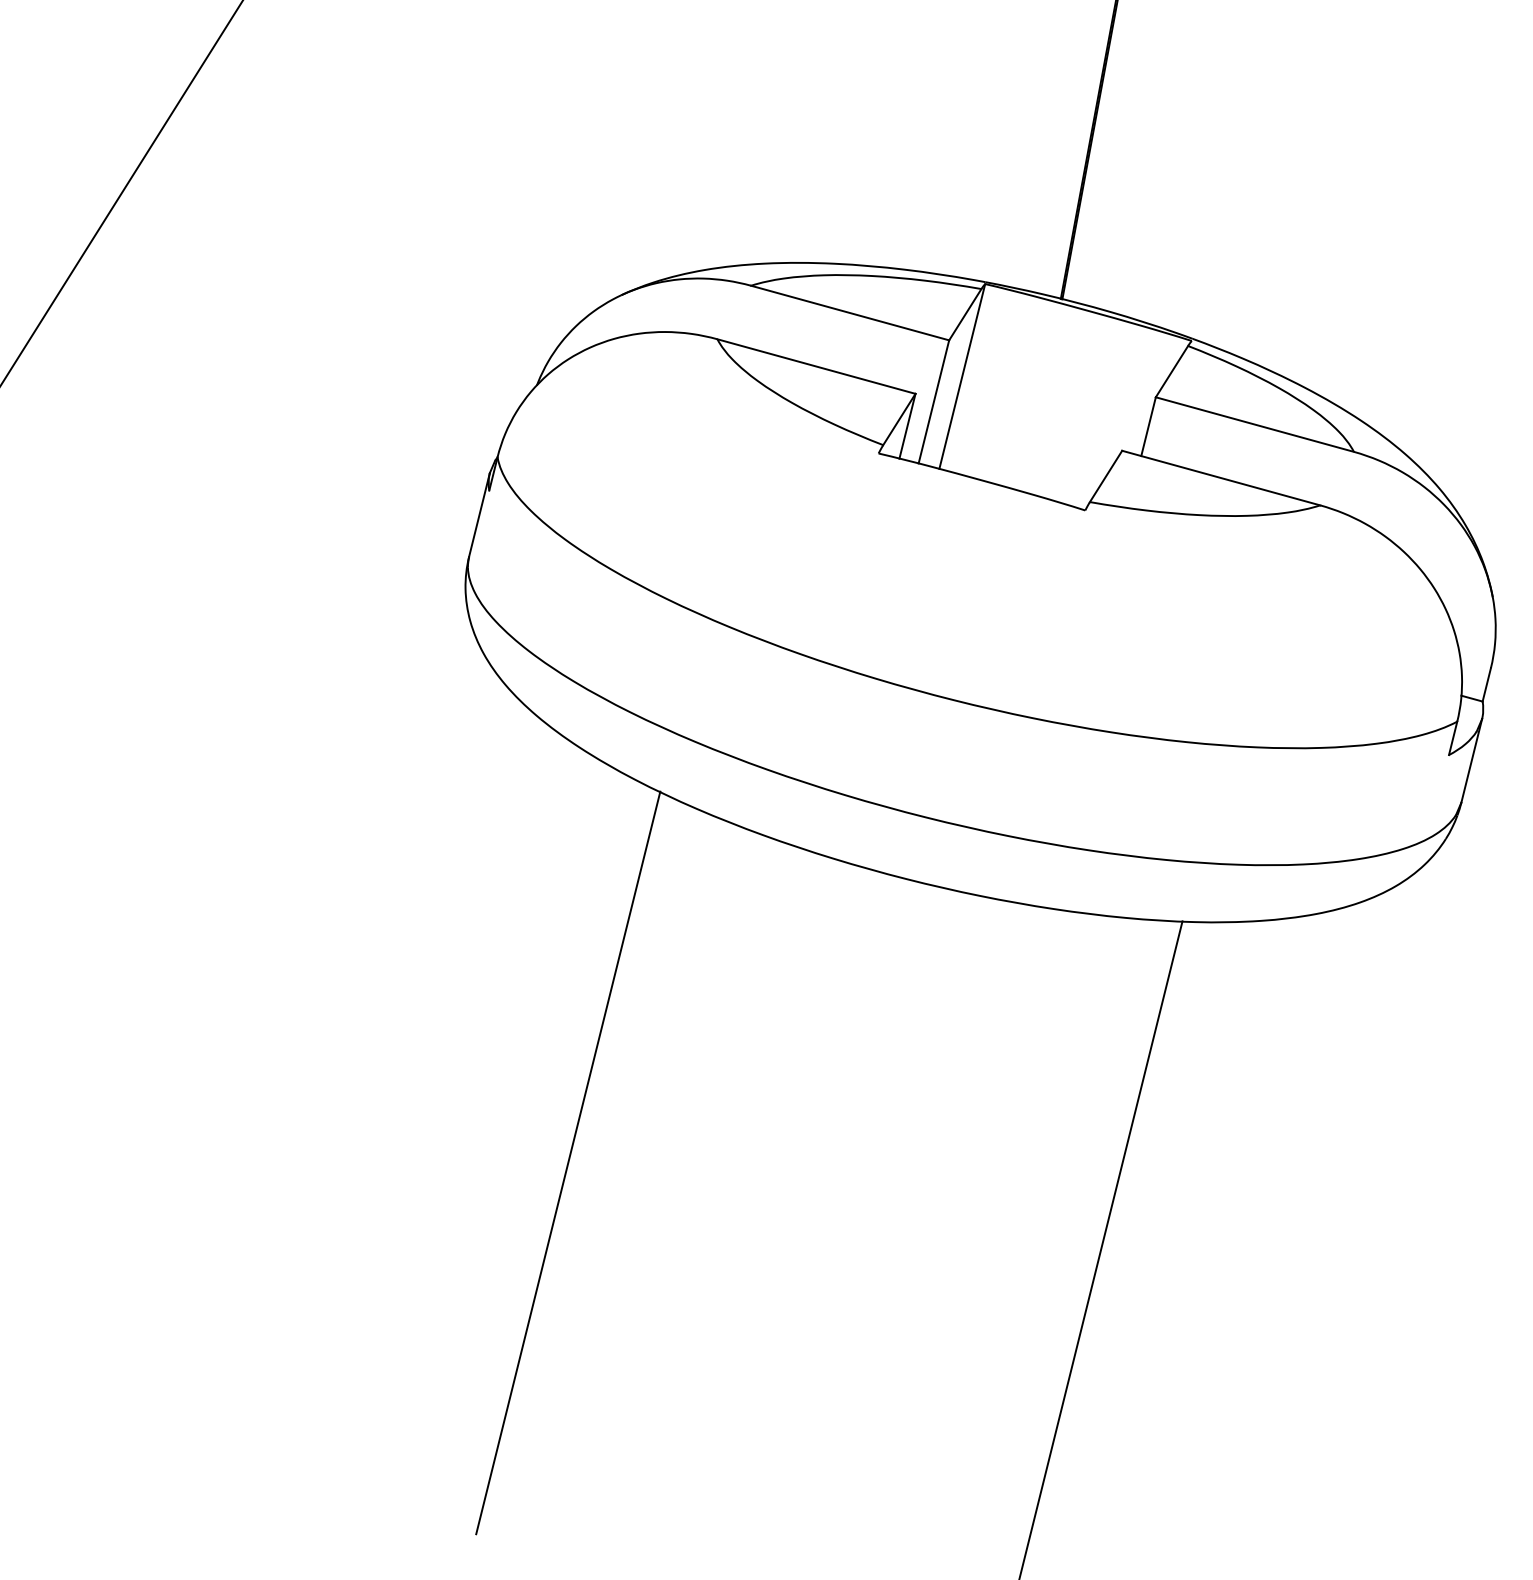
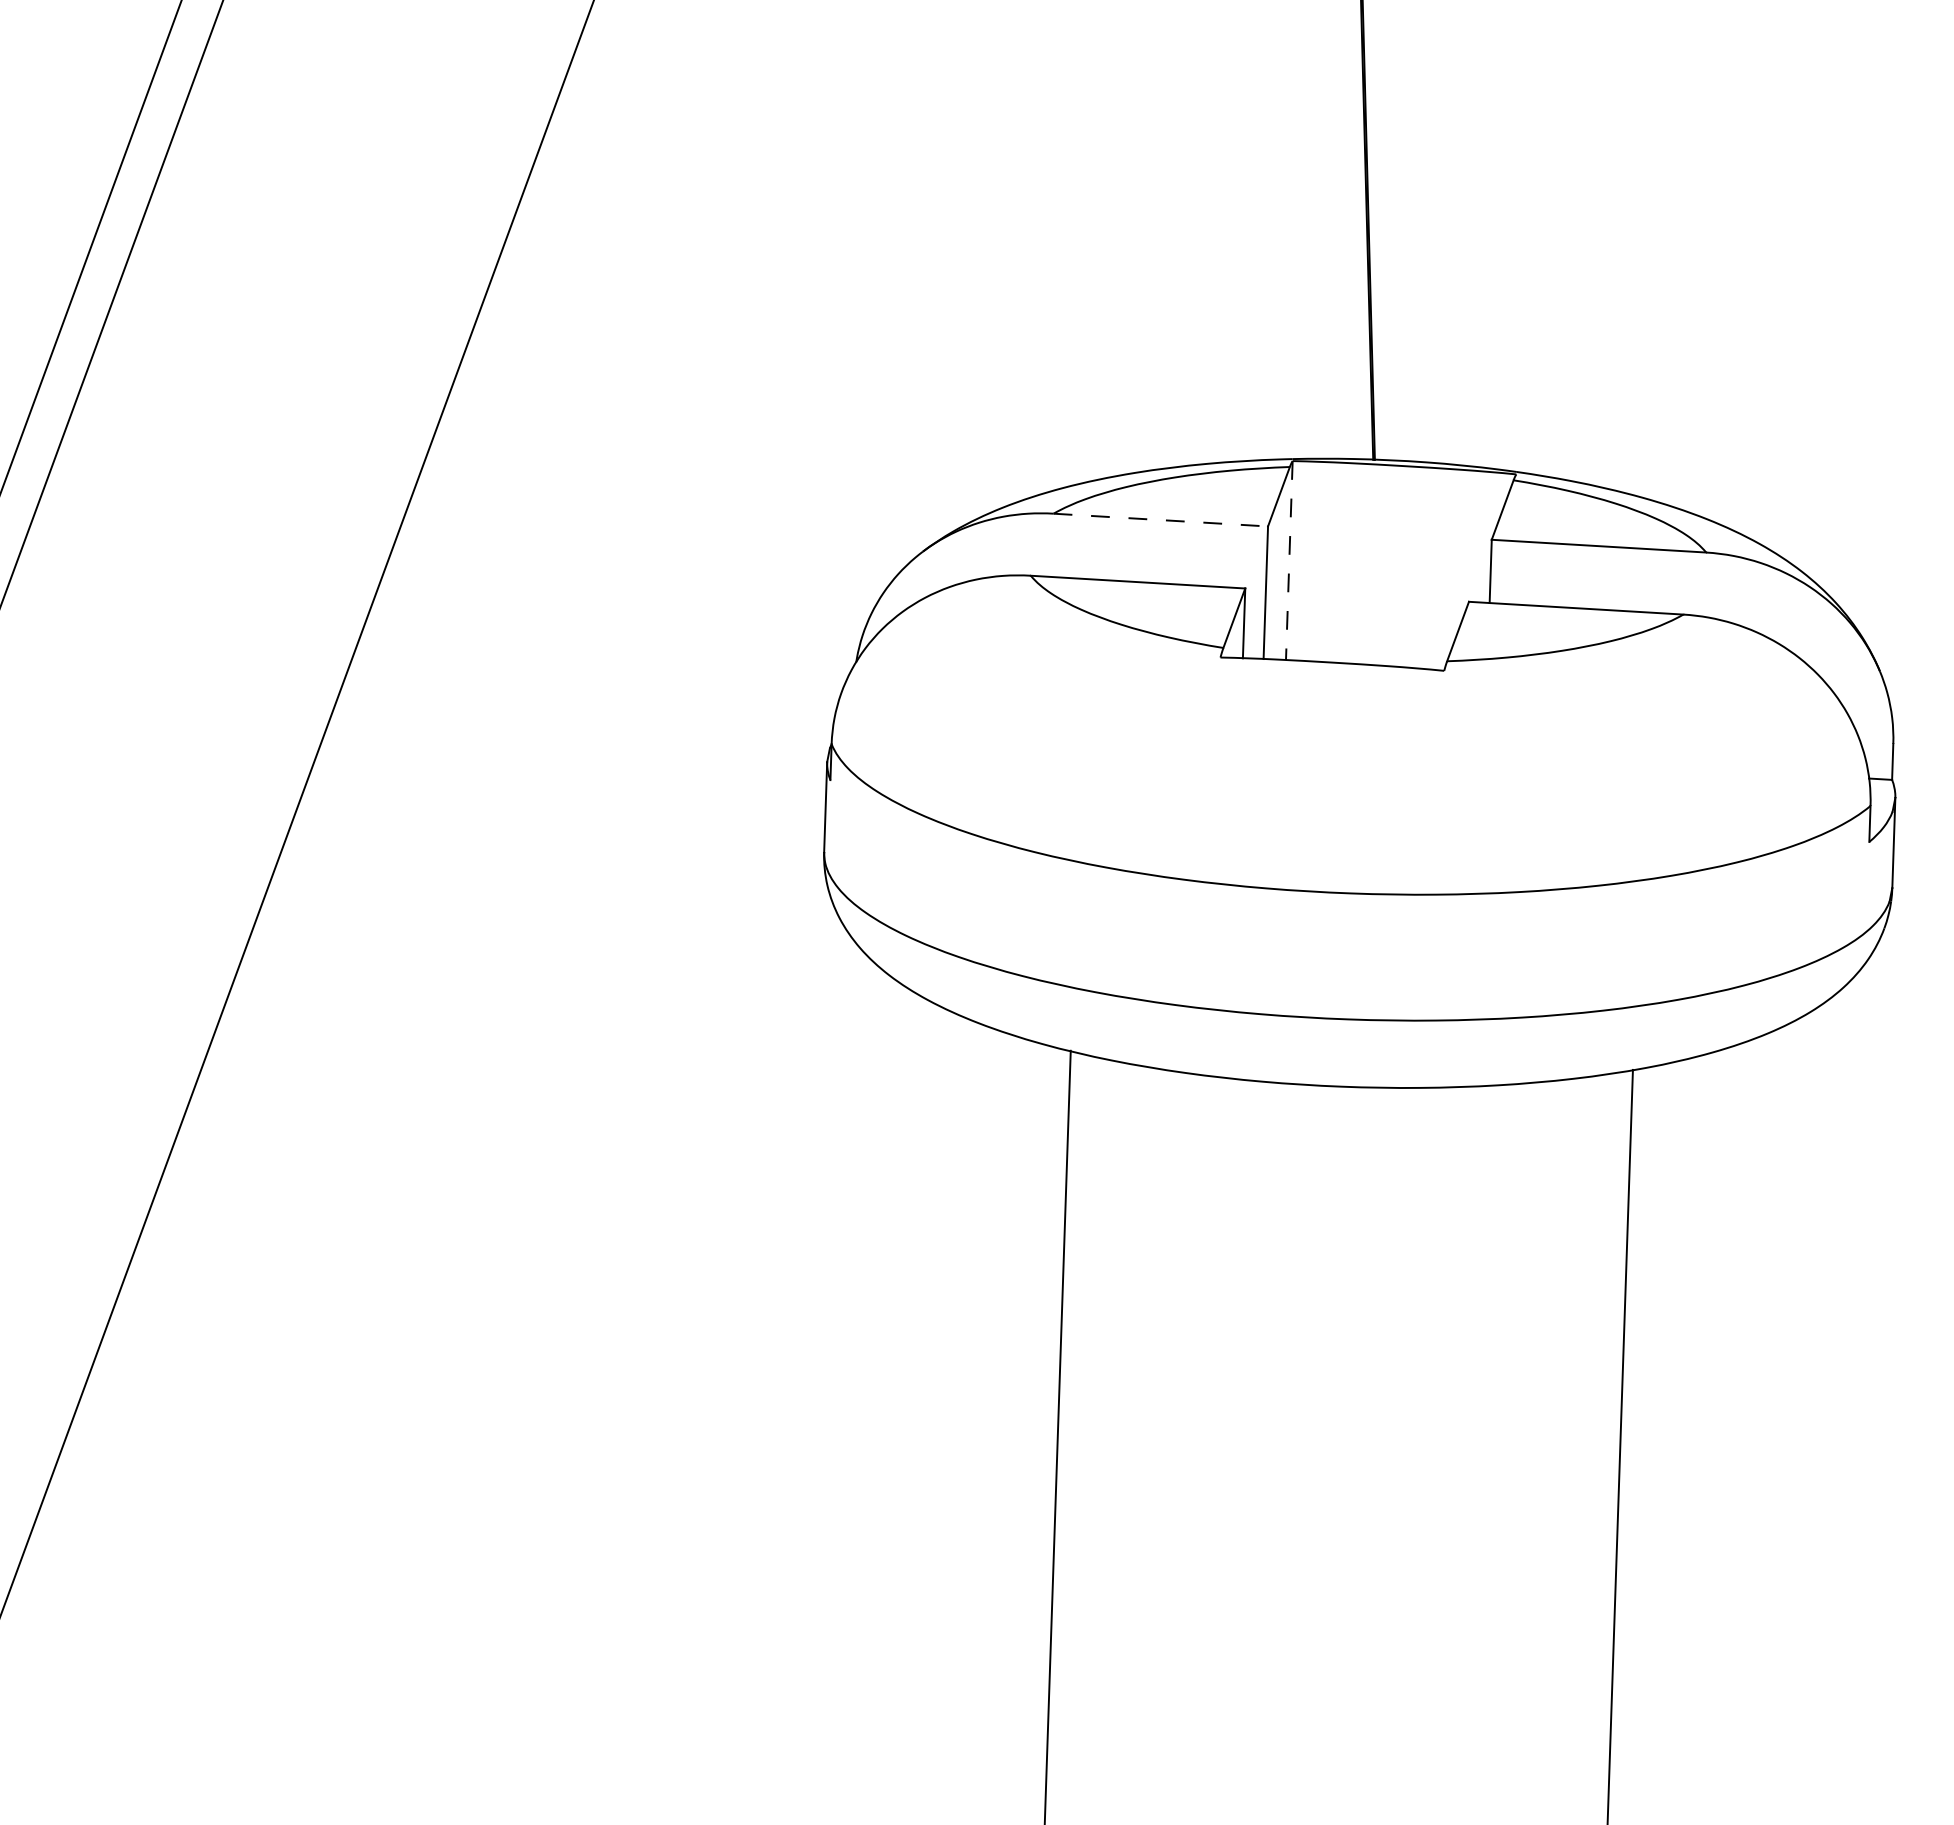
line: (850, 313) -> (1161, 520), solid -> dashed
line: (962, 376) -> (1289, 560), solid -> dashed

